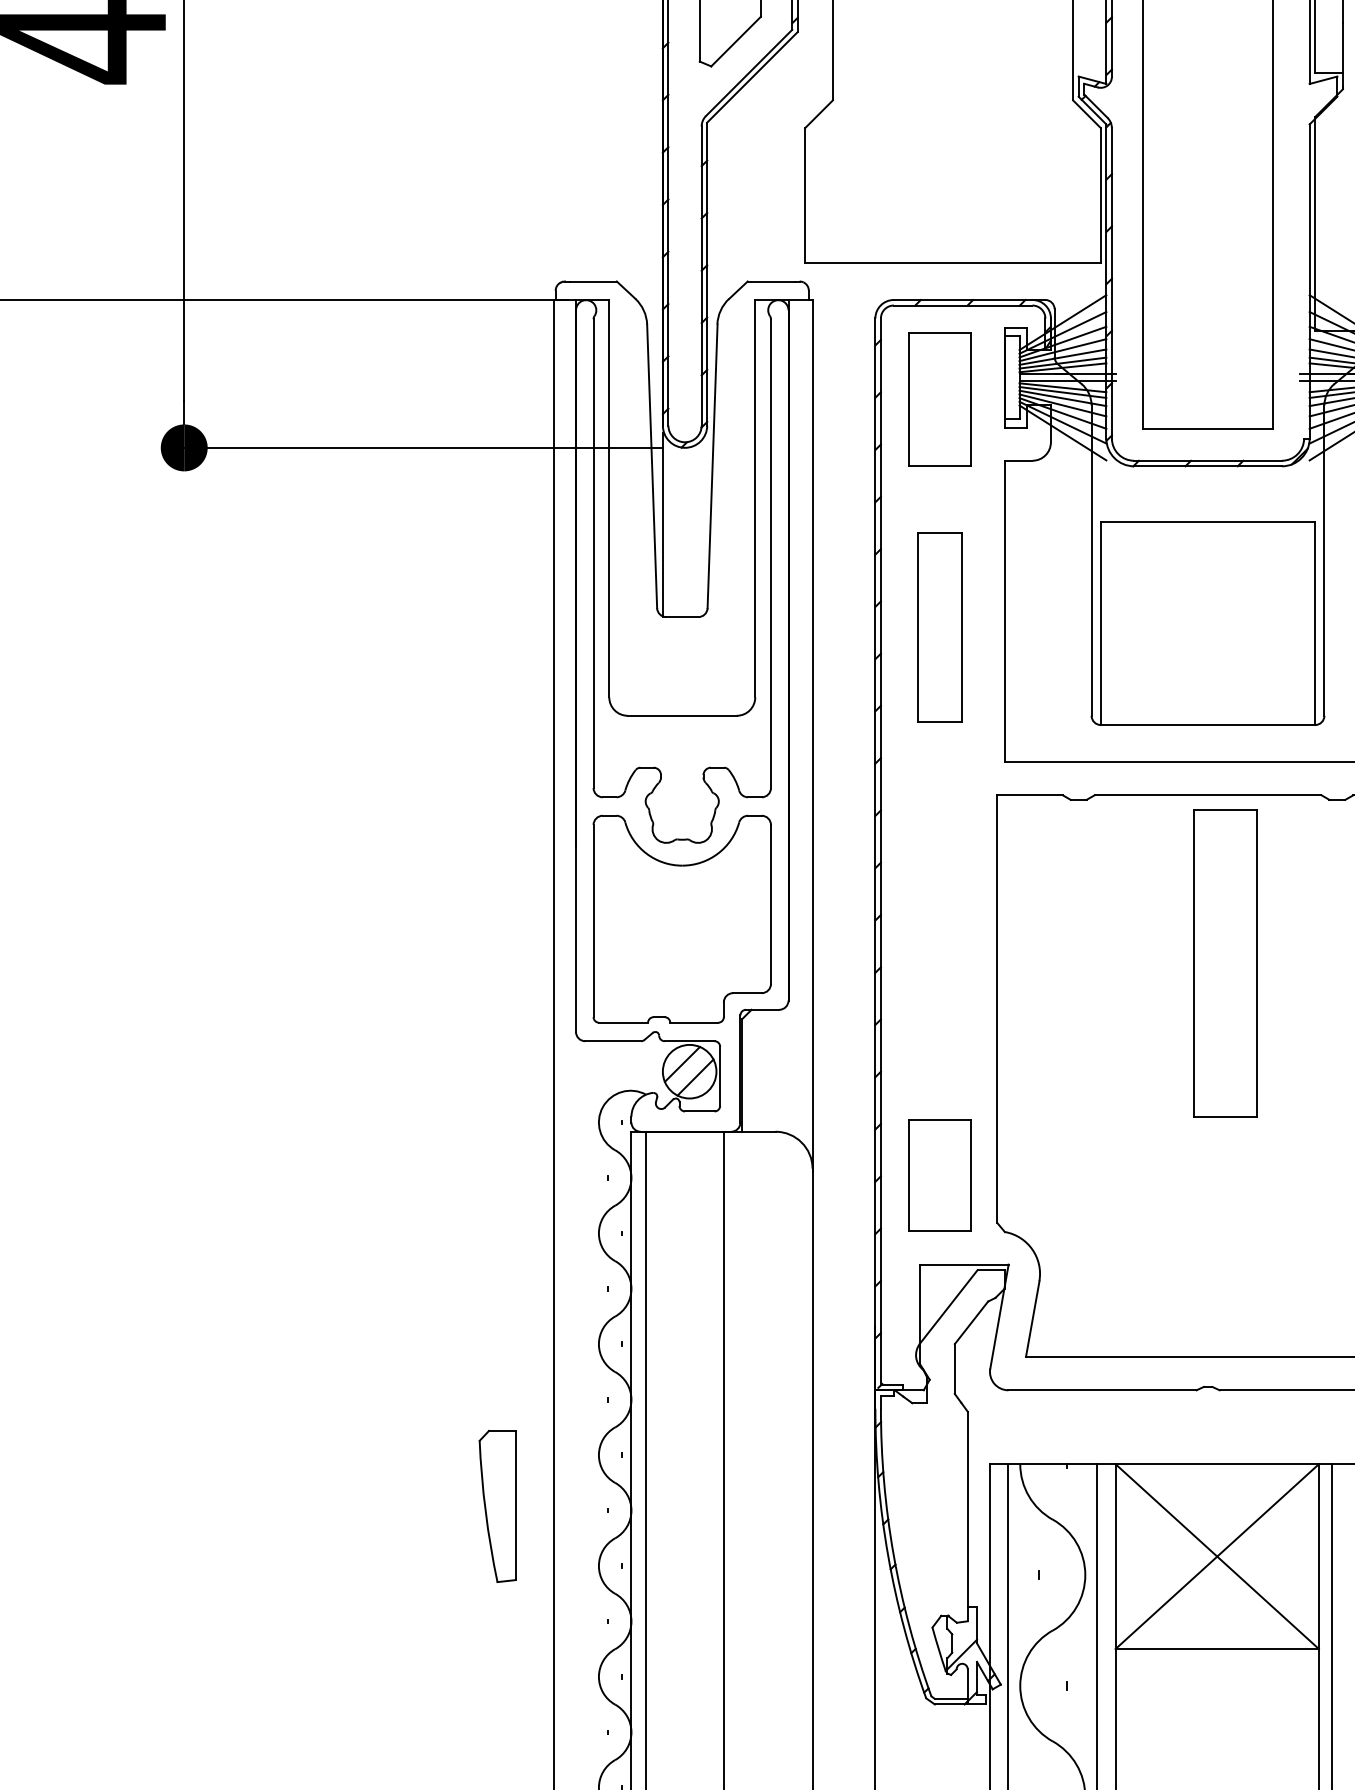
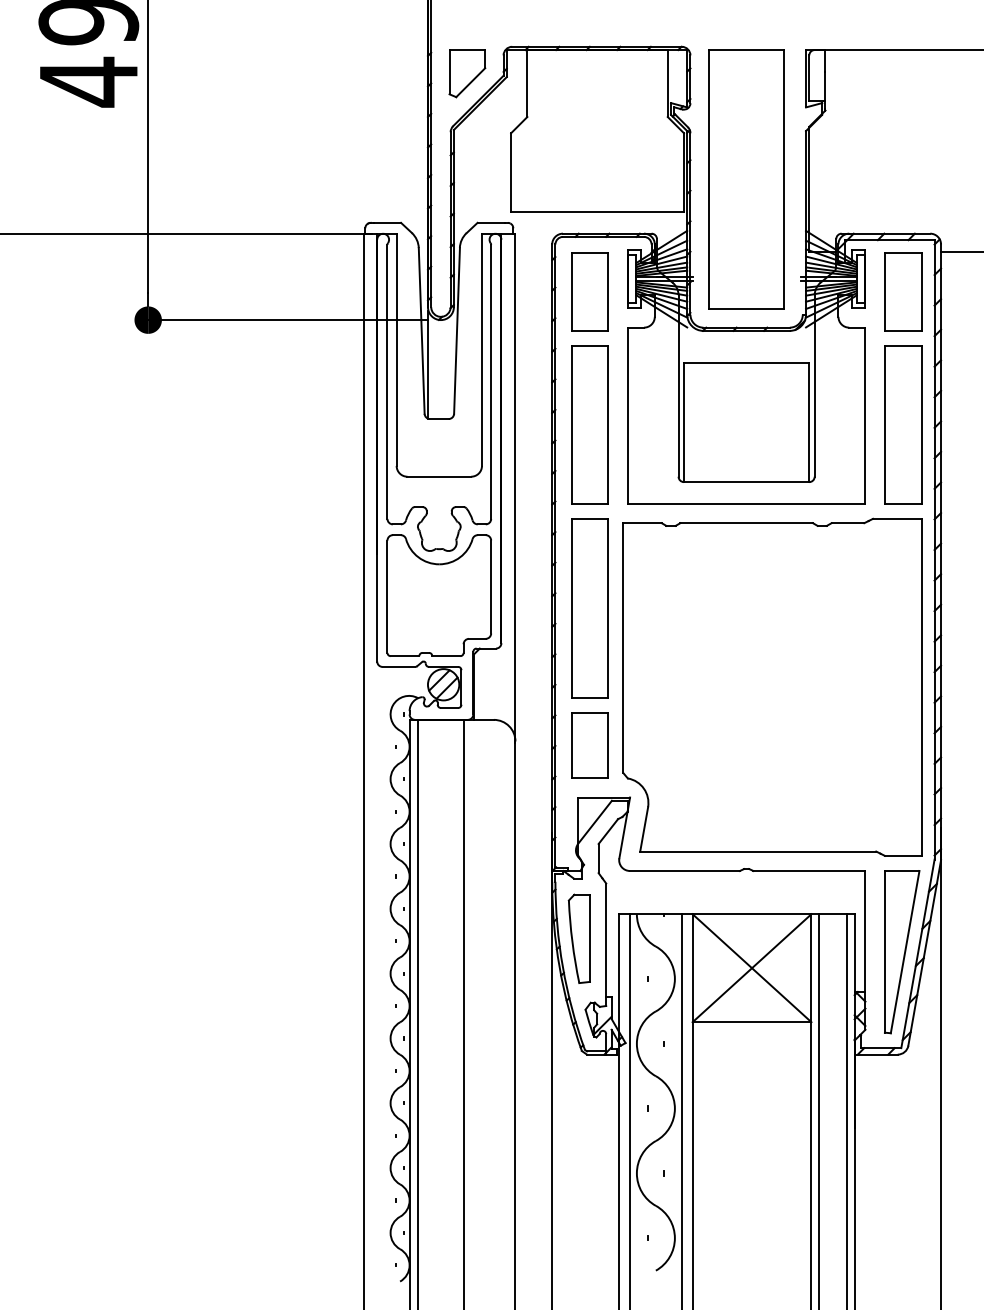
part: (939, 626) -> (589, 424), size x1.43
part: (1224, 963) -> (589, 608), moved
part: (496, 1505) -> (578, 938), moved

